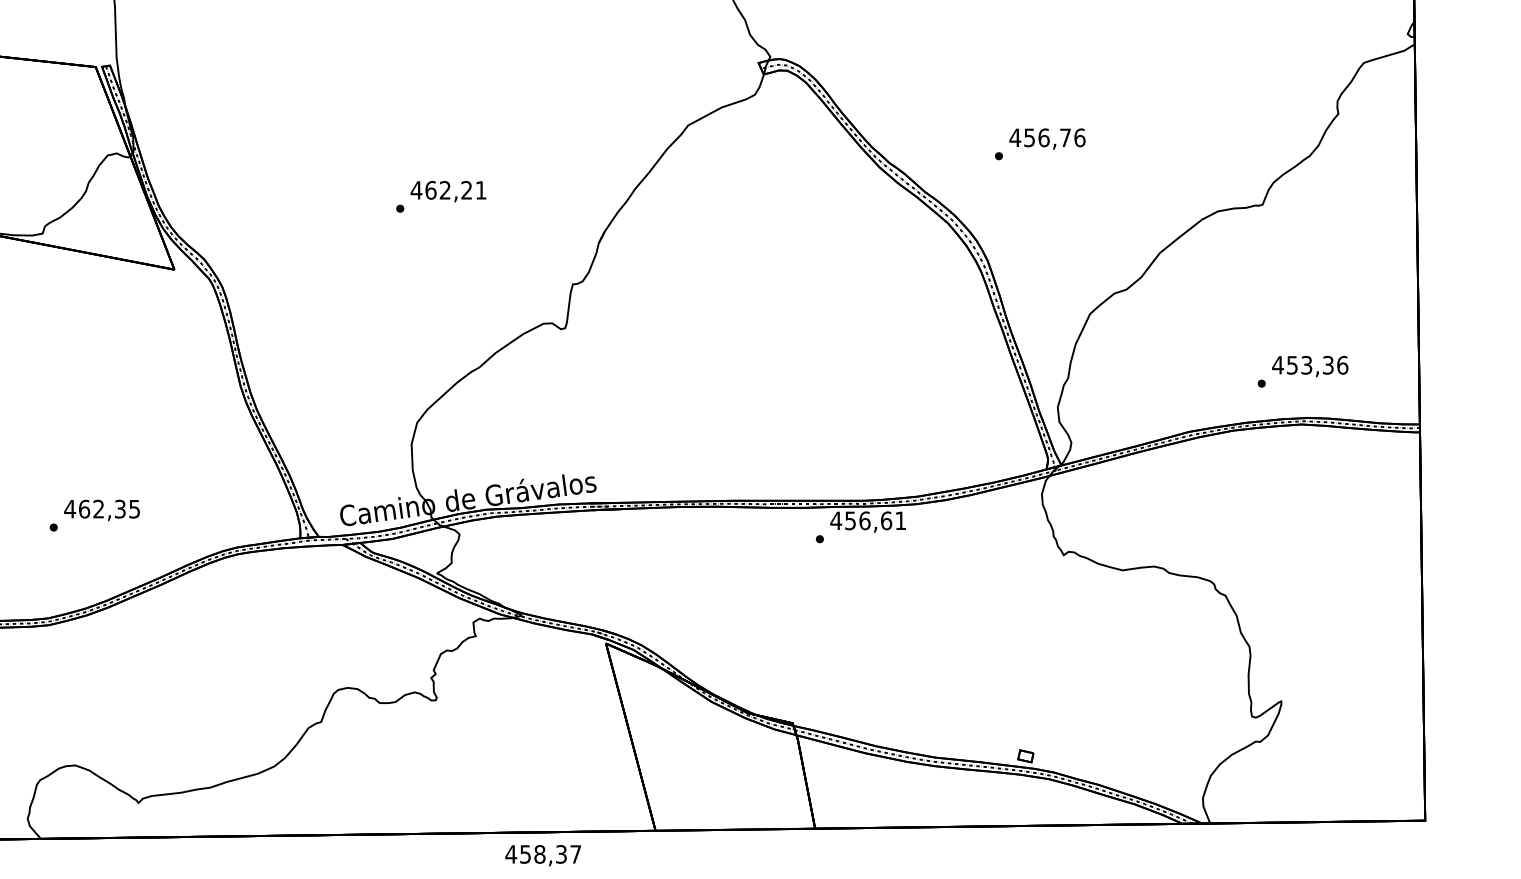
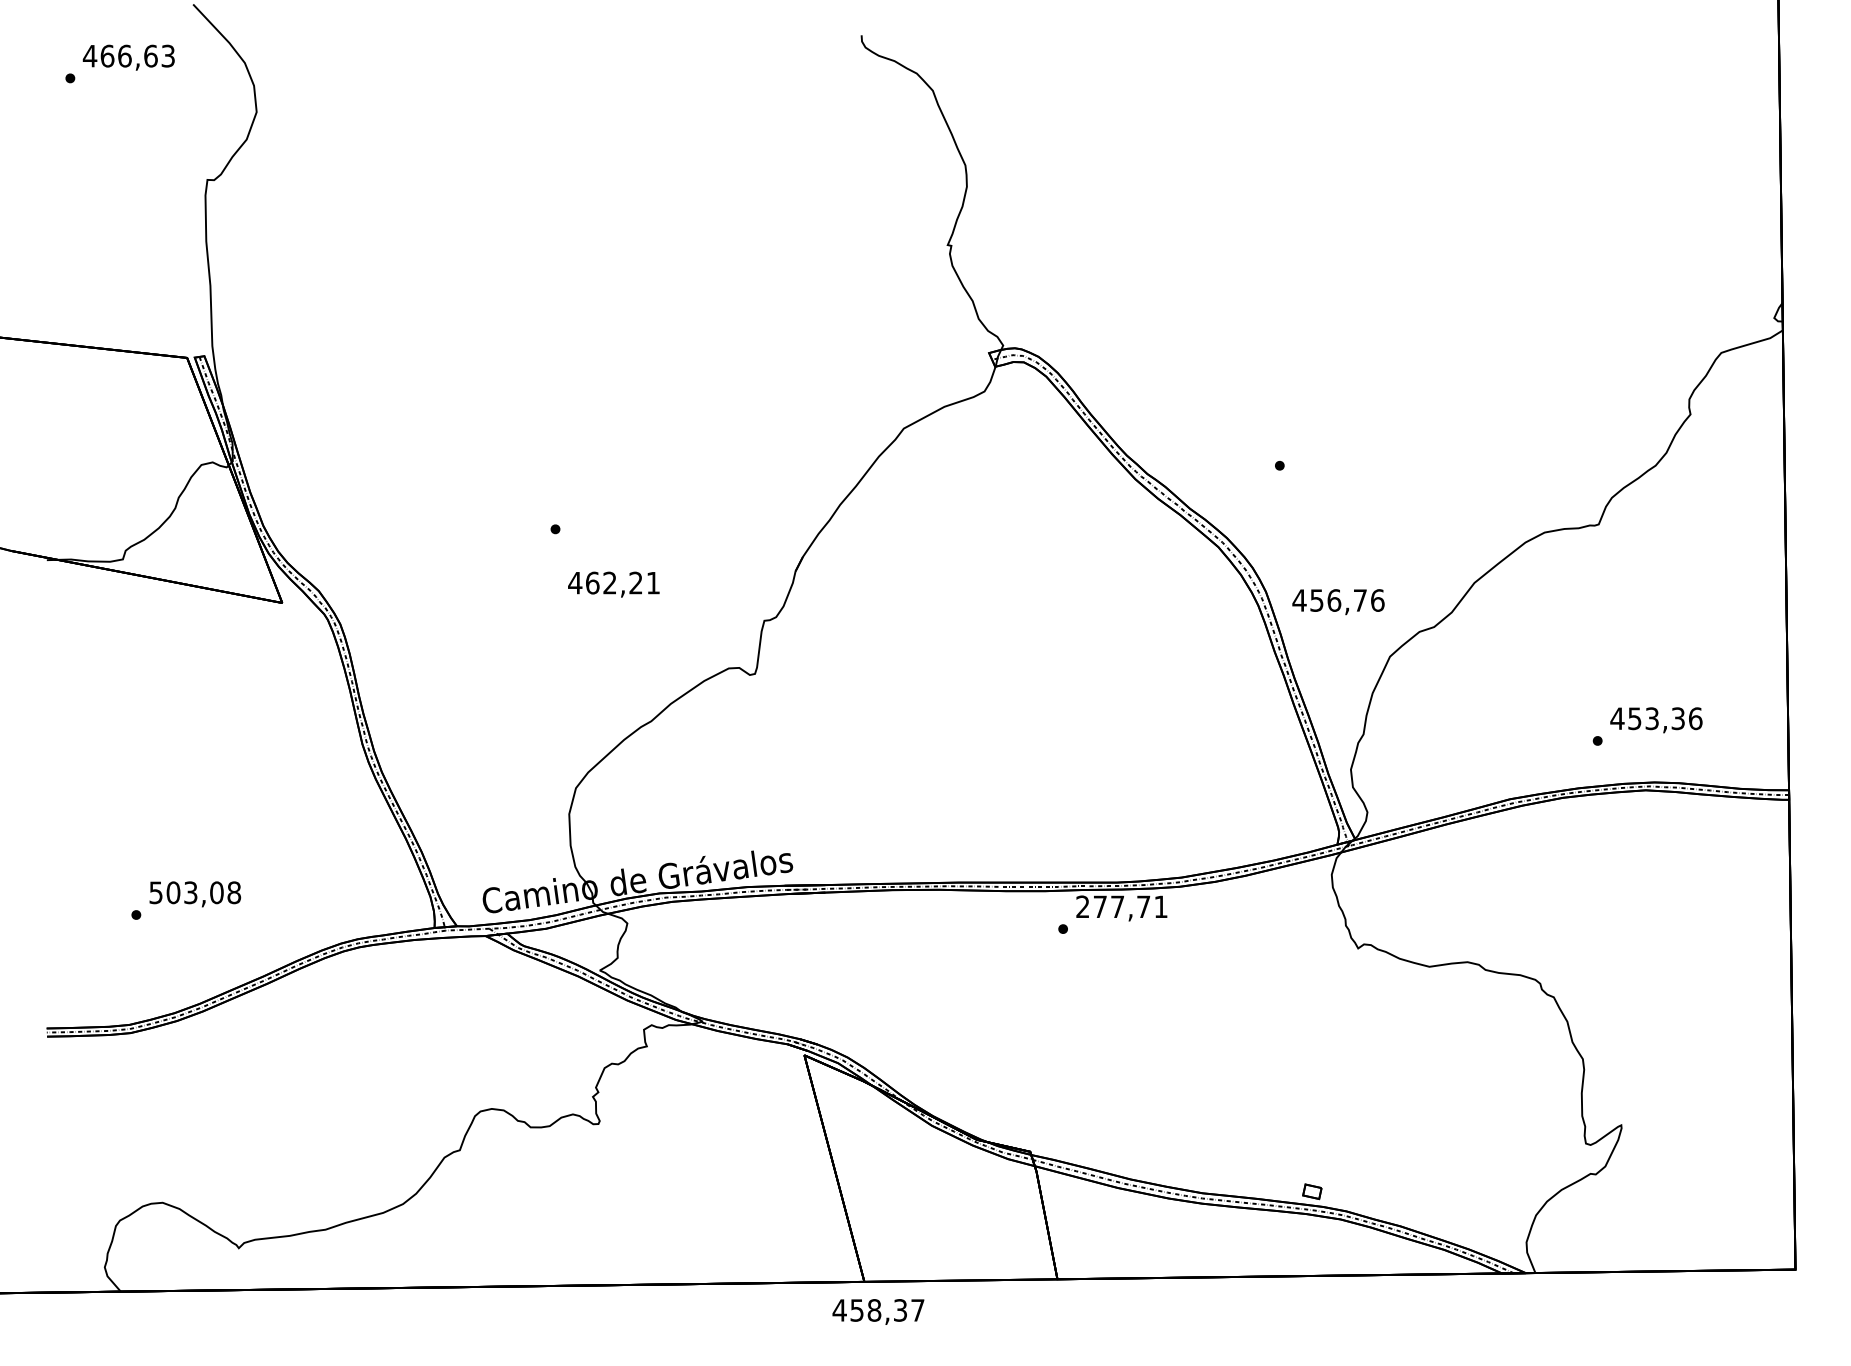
text: (1047, 139) -> (1338, 602), moved
text: (448, 191) -> (613, 584), moved
text: (101, 508) -> (194, 892), 462,35 -> 503,08
text: (860, 520) -> (1112, 906), 456,61 -> 277,71
text: (543, 855) -> (878, 1311), moved

